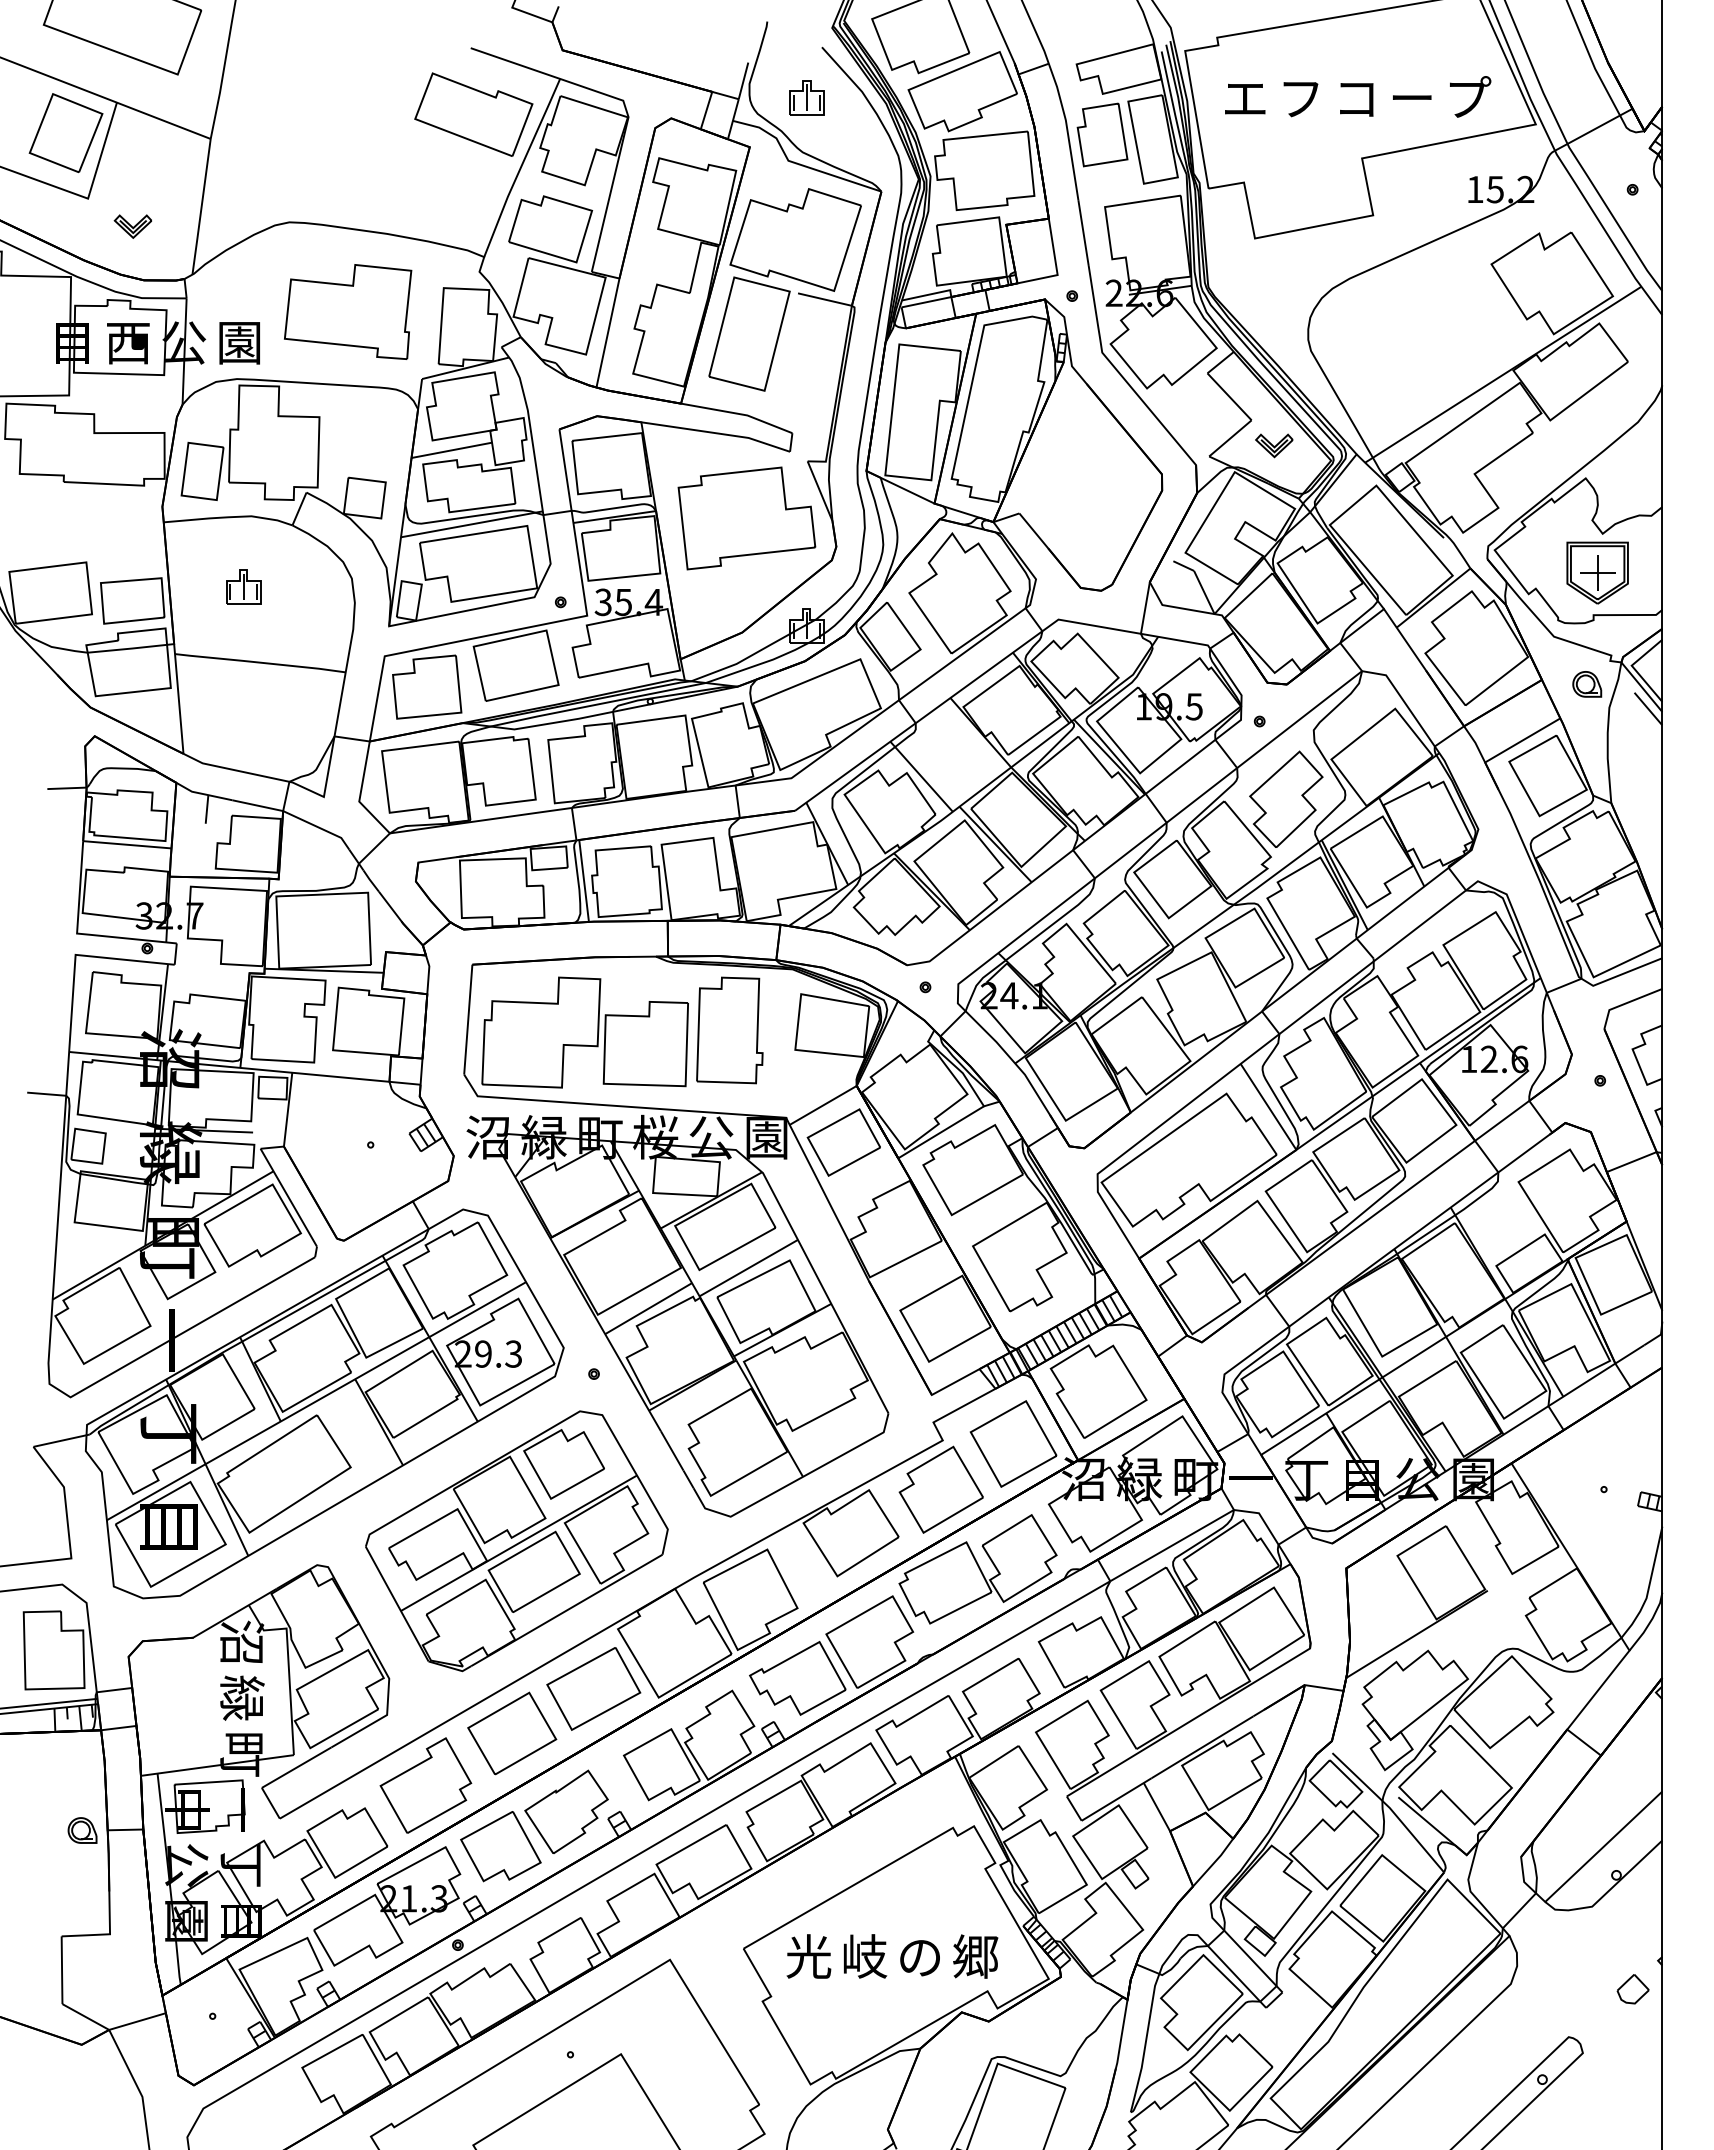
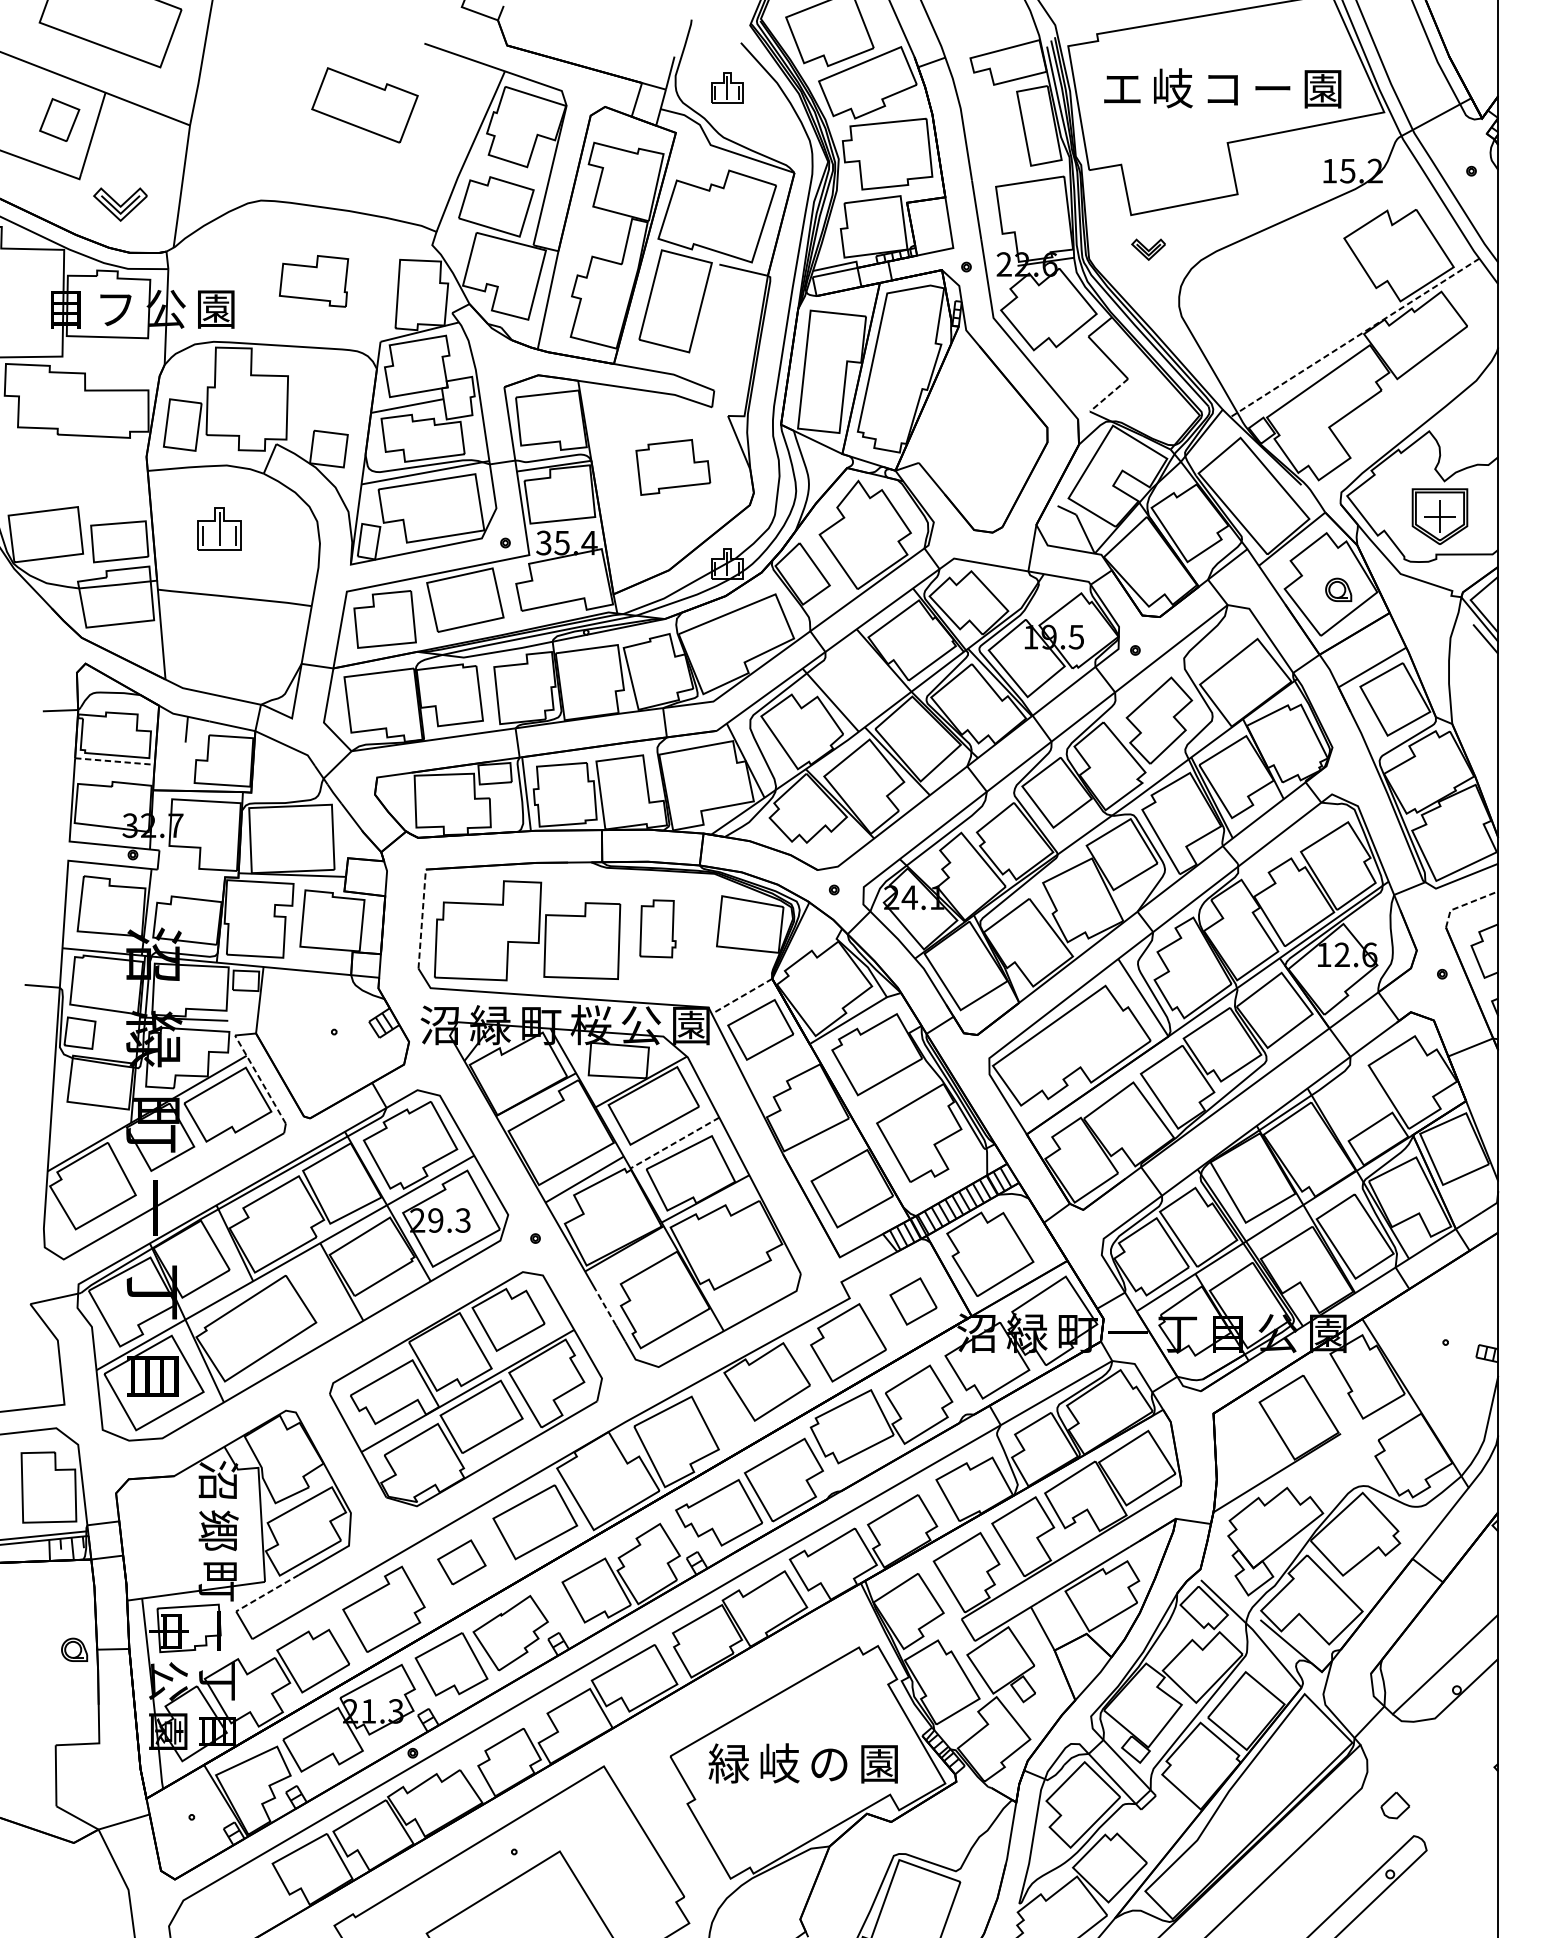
text: (1301, 97) -> (1173, 88), フ -> 岐
text: (1469, 98) -> (1324, 88), プ -> 園
part: (473, 114) -> (364, 105), moved
part: (65, 132) -> (59, 119), size x0.6
part: (1102, 134) -> (993, 121), removed
part: (132, 226) -> (119, 204), size x1.6
part: (348, 311) -> (314, 280), size x0.6
text: (128, 343) -> (115, 309), 西 -> フ
line: (1502, 375) -> (1354, 338), solid -> dashed
line: (1230, 438) -> (1109, 395), solid -> dashed
part: (1274, 445) -> (1148, 249), moved
part: (746, 518) -> (672, 467), size x0.6
part: (243, 586) -> (219, 528), size x1.4
part: (1587, 684) -> (1338, 590), moved
line: (127, 844) -> (115, 761), solid -> dashed
line: (1626, 1003) -> (1465, 904), solid -> dashed
line: (468, 1019) -> (422, 918), solid -> dashed
part: (729, 1030) -> (657, 928), size x0.6
line: (823, 1105) -> (742, 996), solid -> dashed
line: (288, 1196) -> (260, 1078), solid -> dashed
line: (748, 1268) -> (674, 1143), solid -> dashed
part: (1013, 1443) -> (913, 1301), size x0.6
line: (672, 1450) -> (606, 1307), solid -> dashed
text: (242, 1697) -> (218, 1529), 緑 -> 郷
part: (512, 1733) -> (462, 1562), size x0.6
line: (296, 1767) -> (267, 1593), solid -> dashed
text: (808, 1956) -> (728, 1763), 光 -> 緑
text: (975, 1956) -> (879, 1763), 郷 -> 園
part: (1632, 1989) -> (1394, 1805), moved

